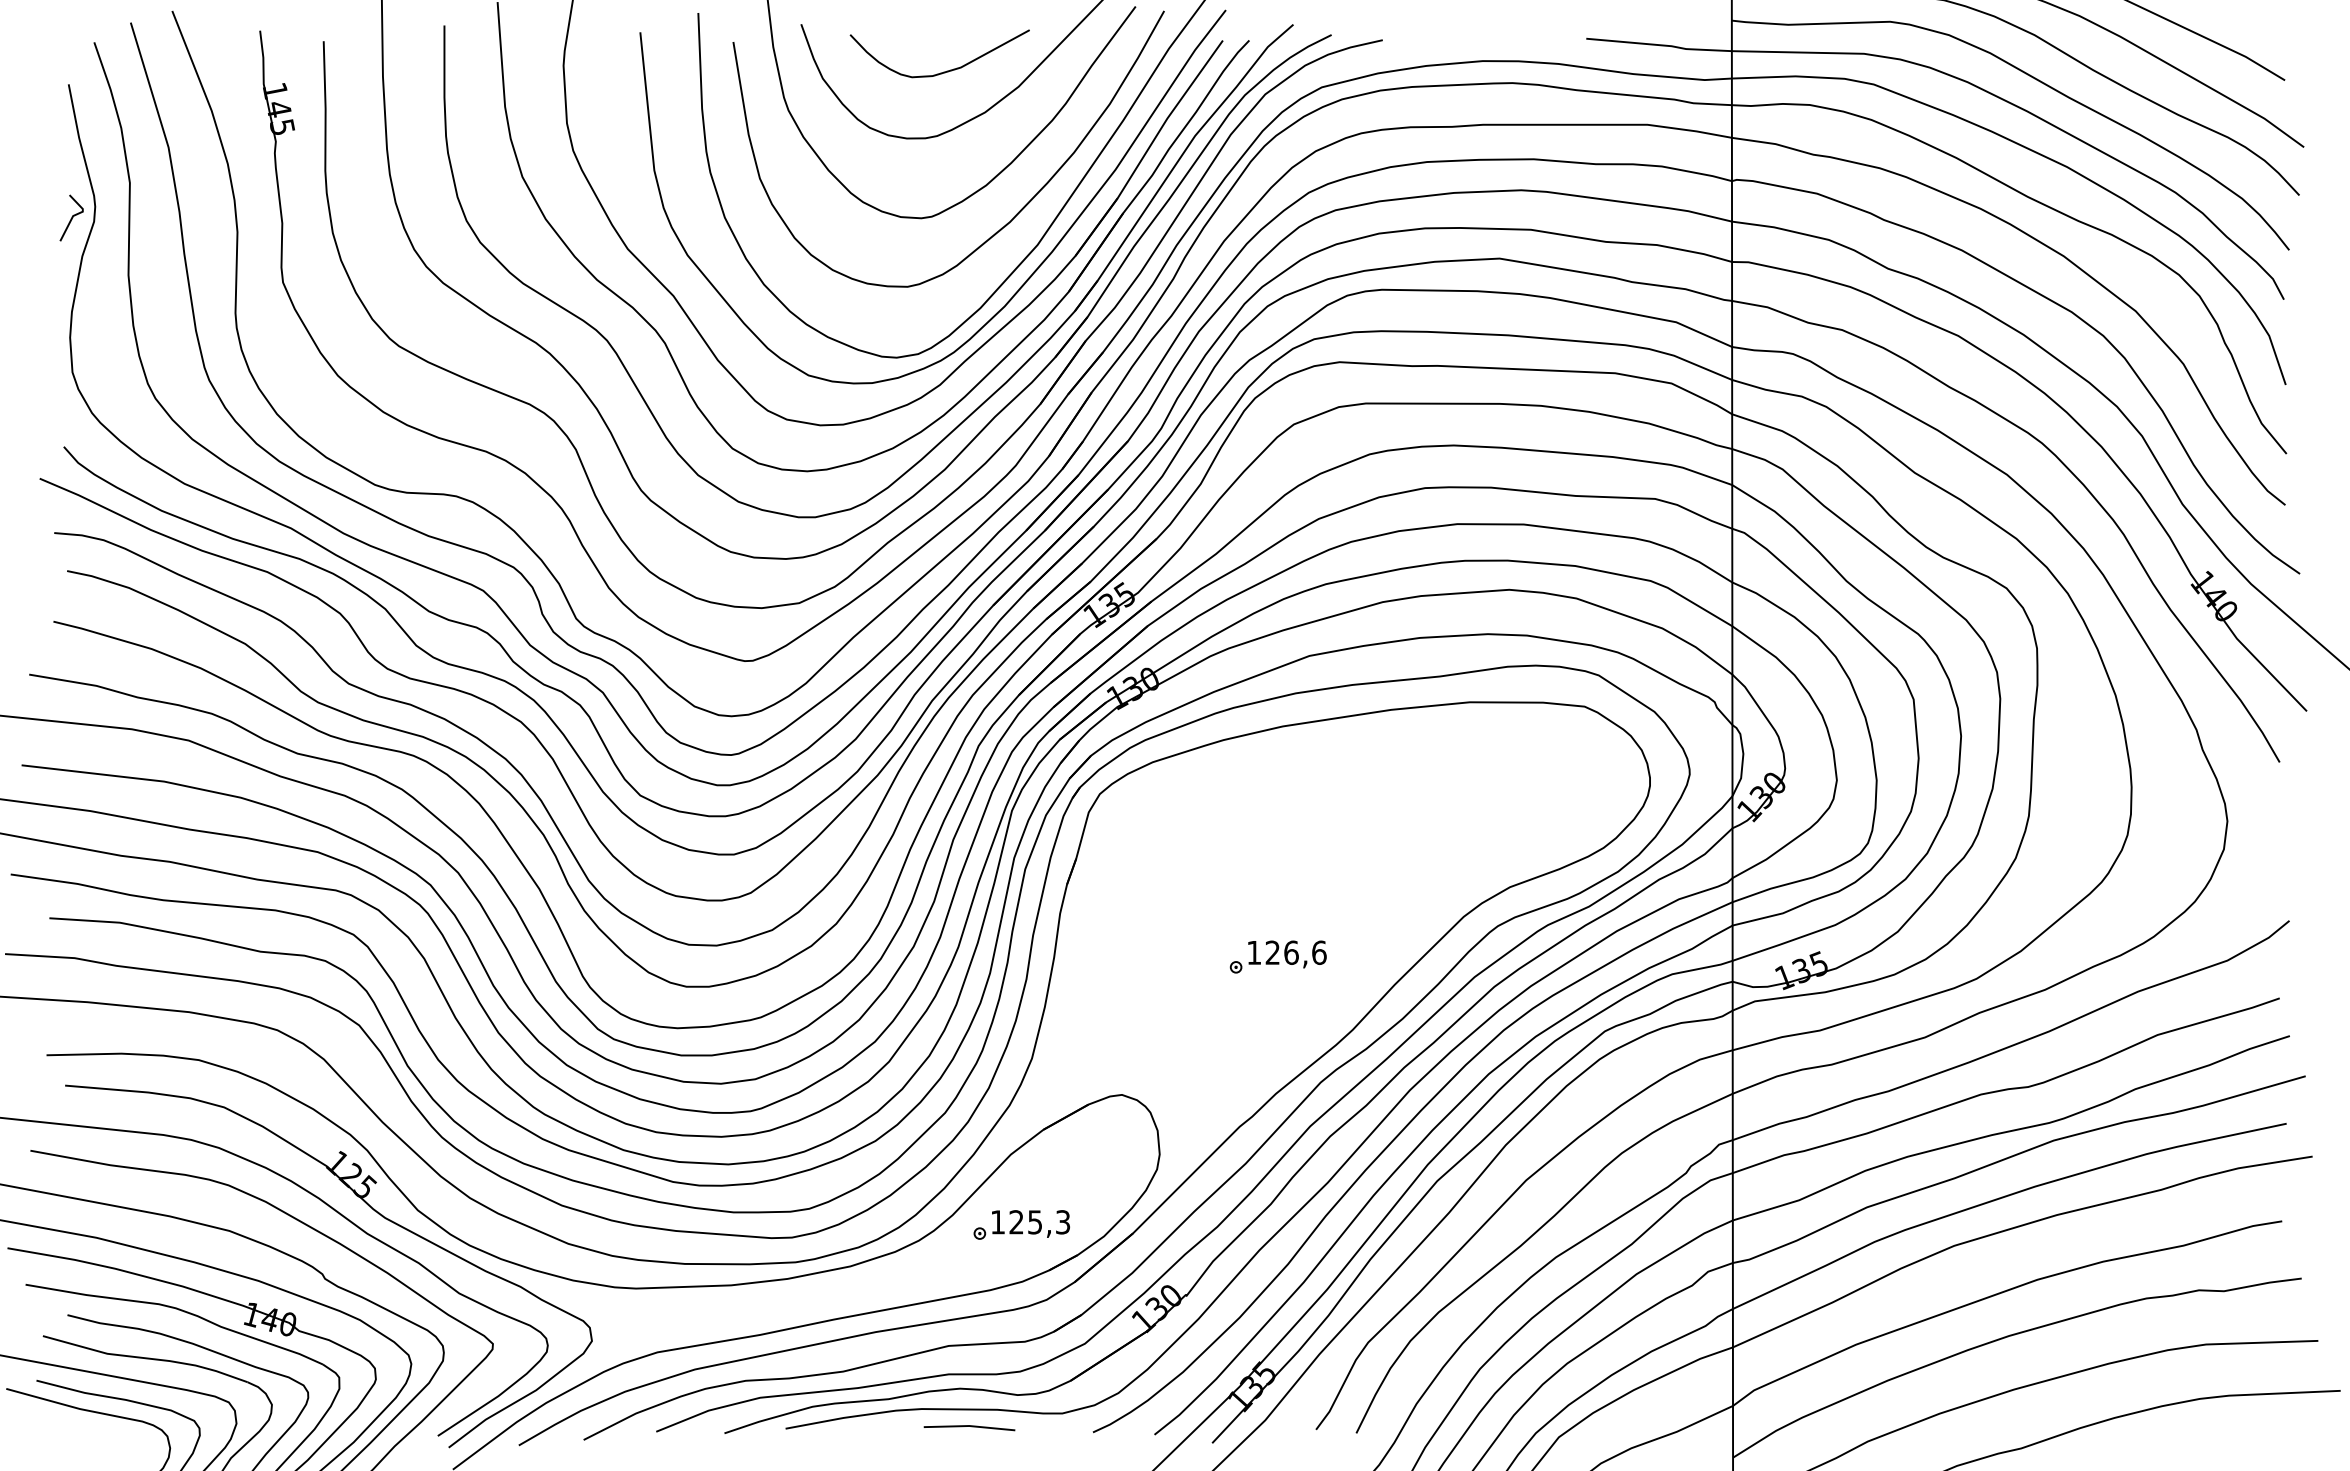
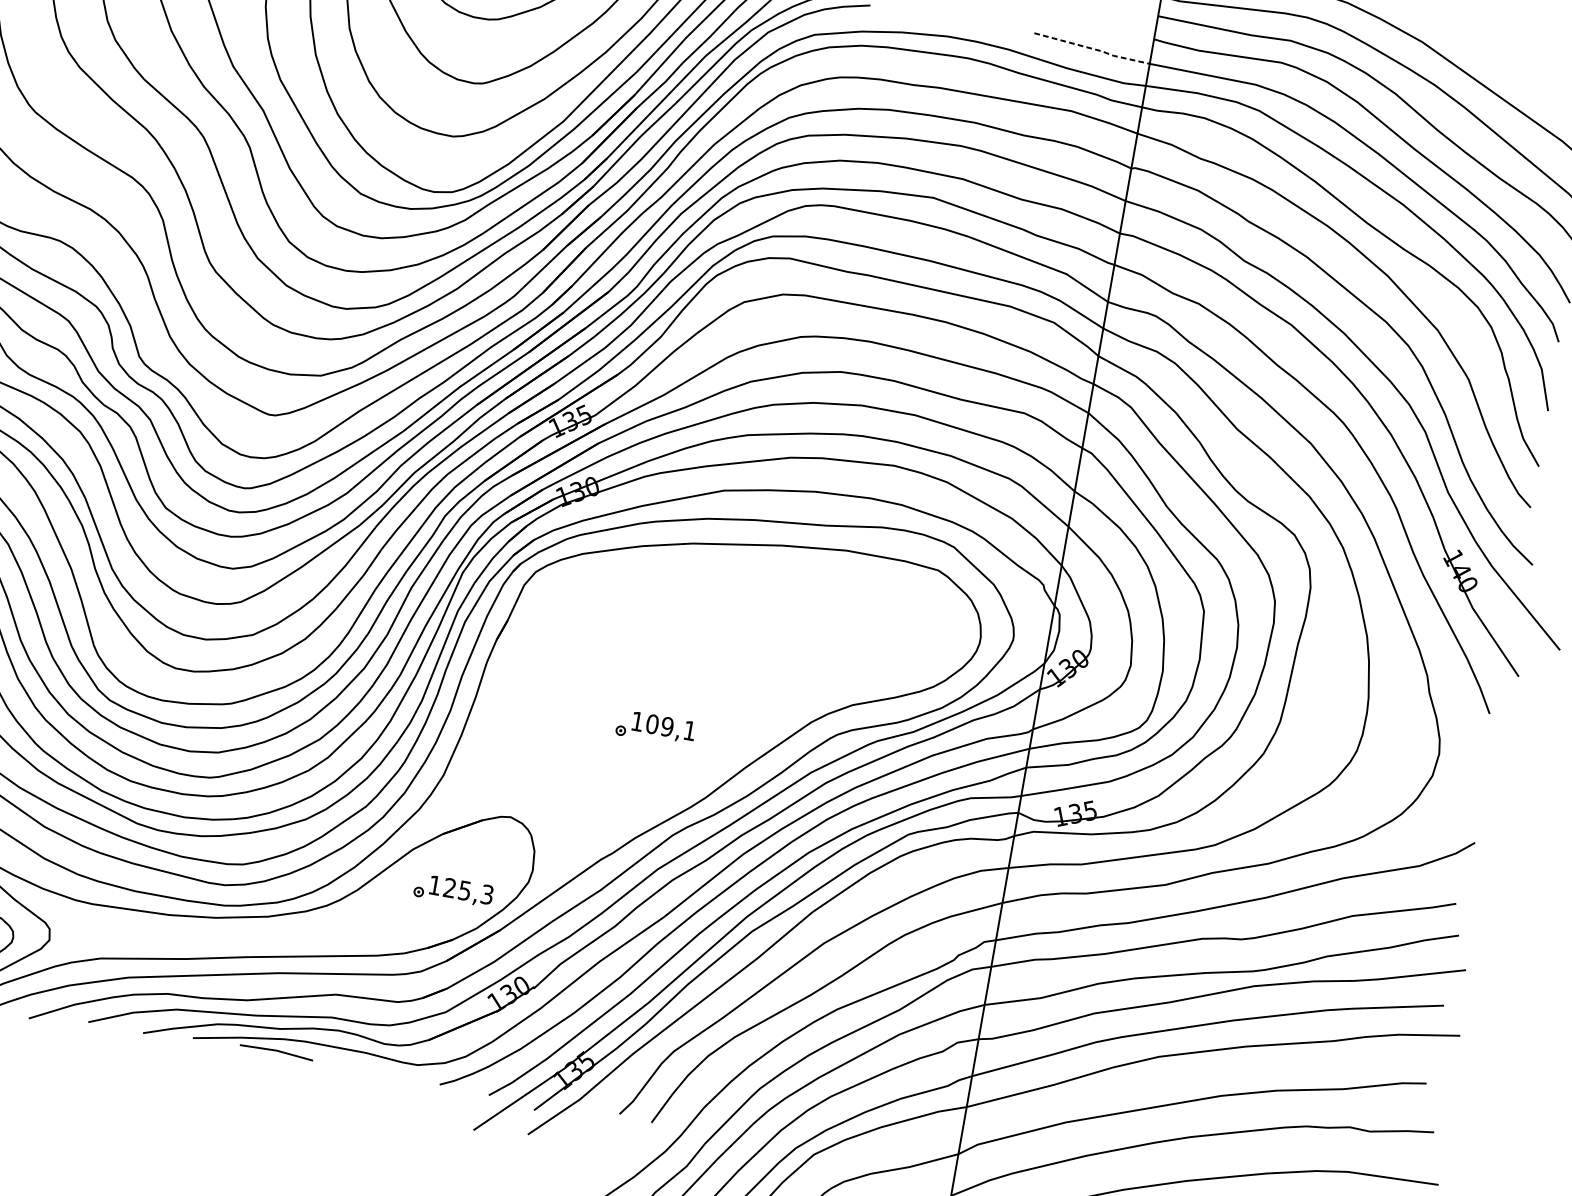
line: (1660, 45) -> (1093, 49), solid -> dashed
text: (1295, 952) -> (670, 727), 126,6 -> 109,1
part: (1021, 1224) -> (453, 890), moved
line: (969, 1426) -> (276, 1051), moved

